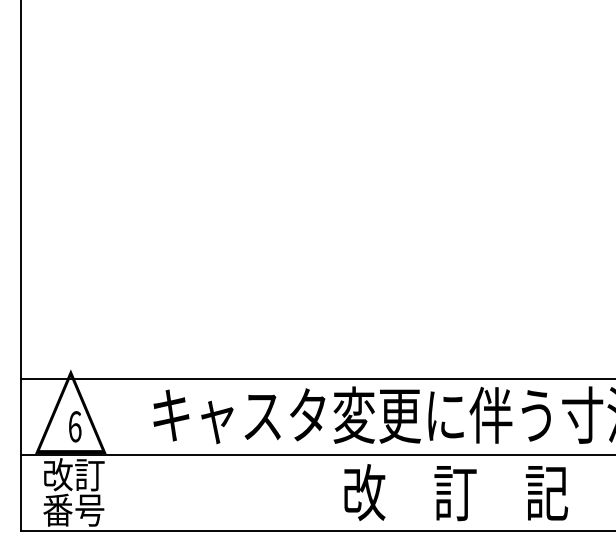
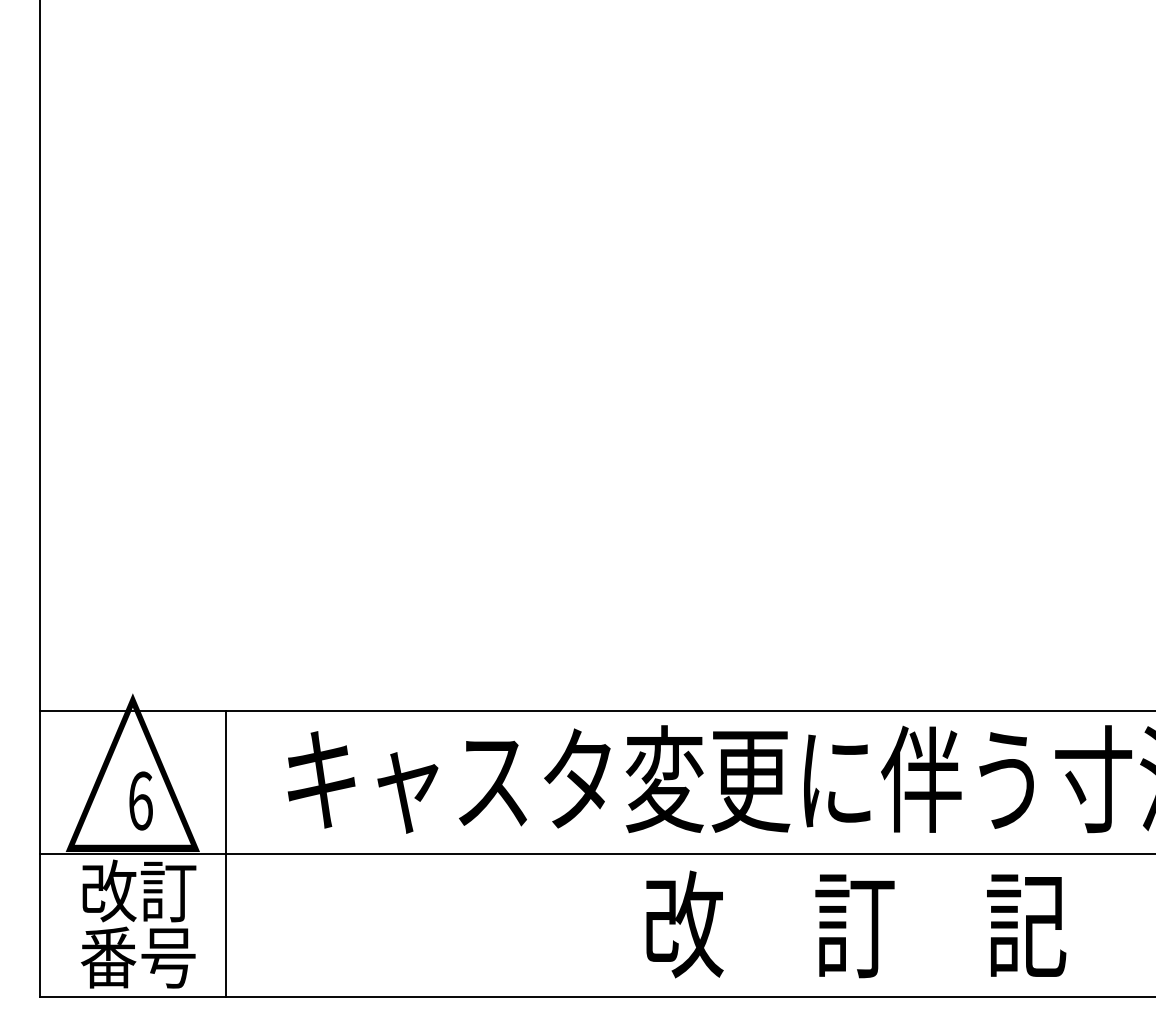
line: (120, 455) -> (226, 854), added

